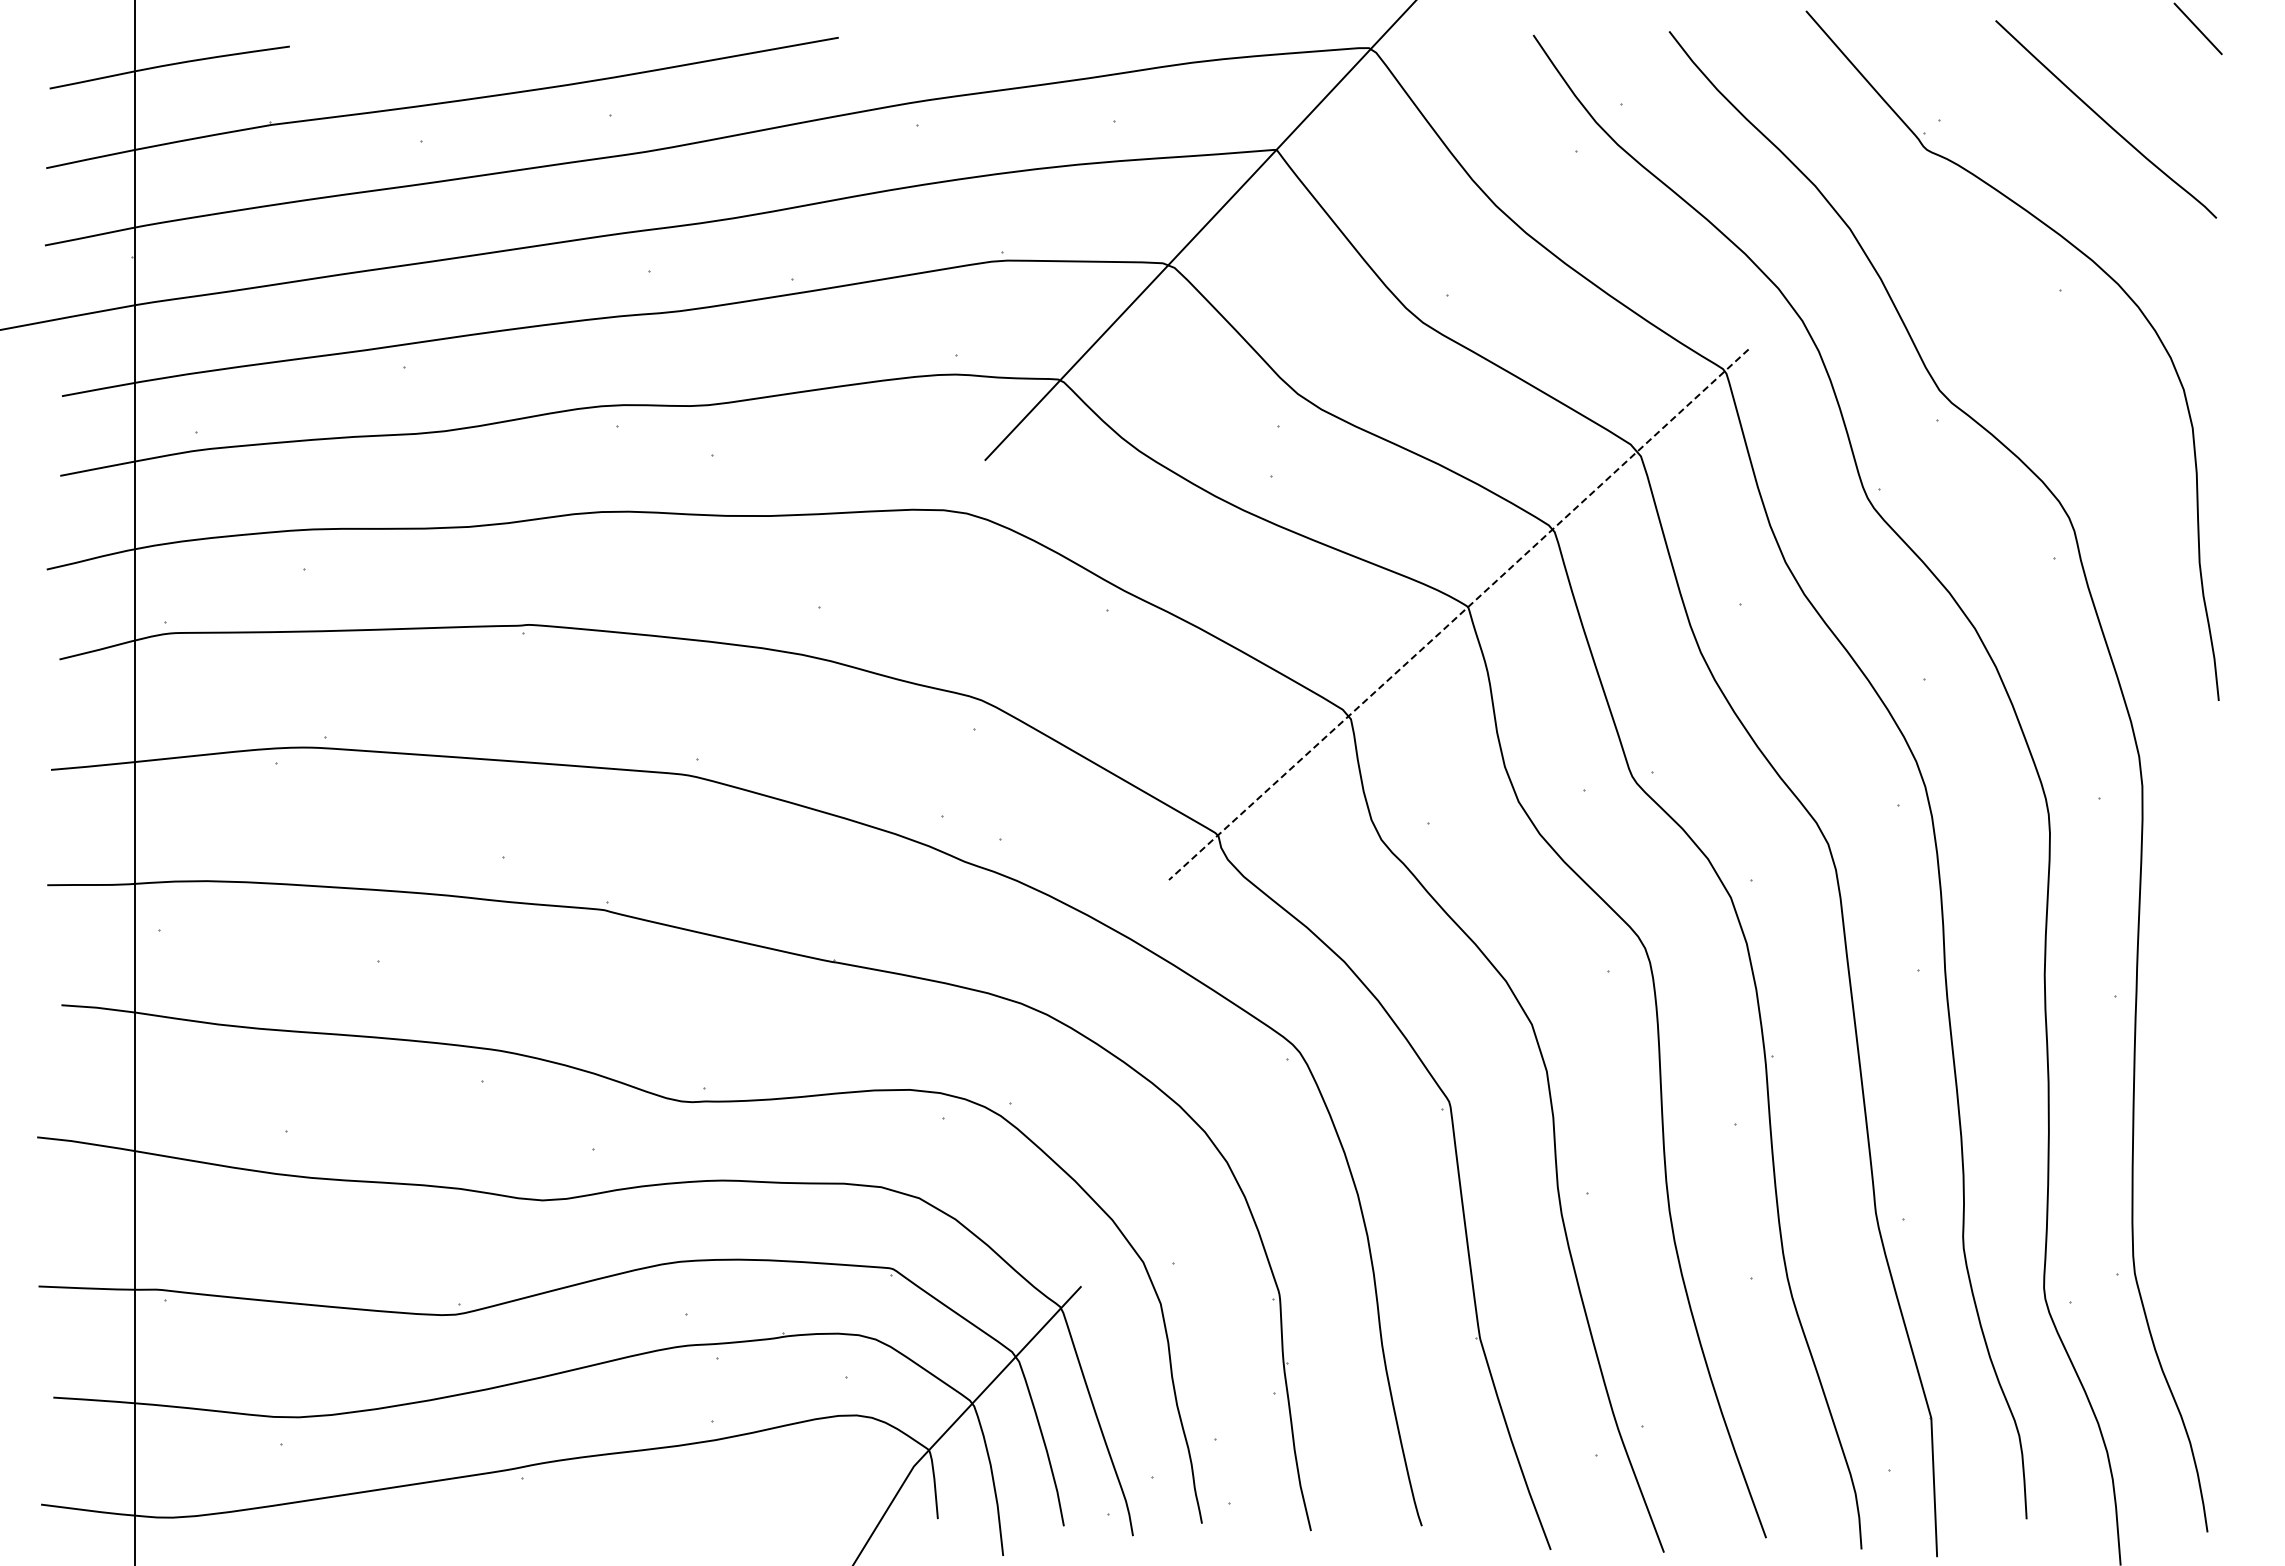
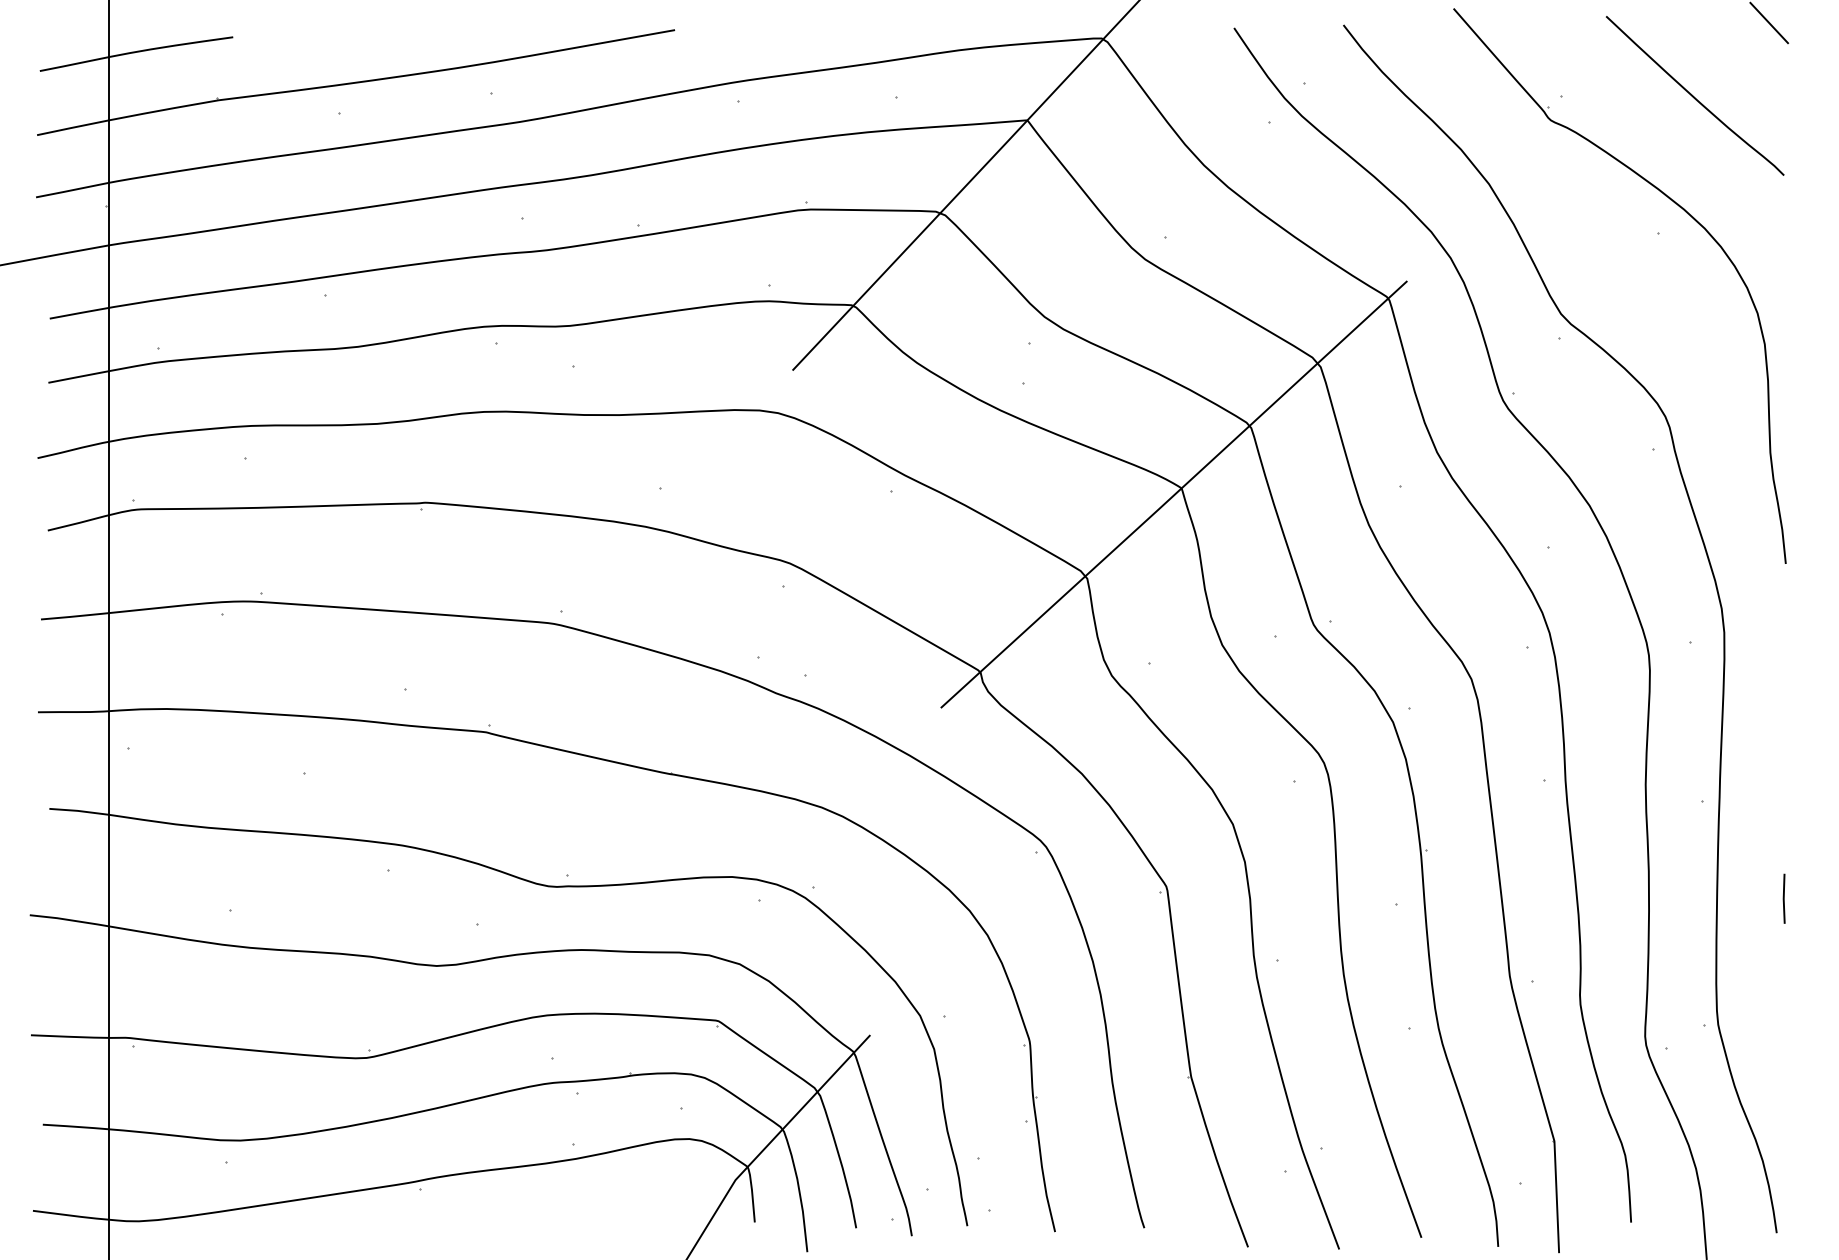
line: (1459, 615) -> (1174, 495), dashed -> solid
line: (2216, 1116) -> (1783, 898), added

